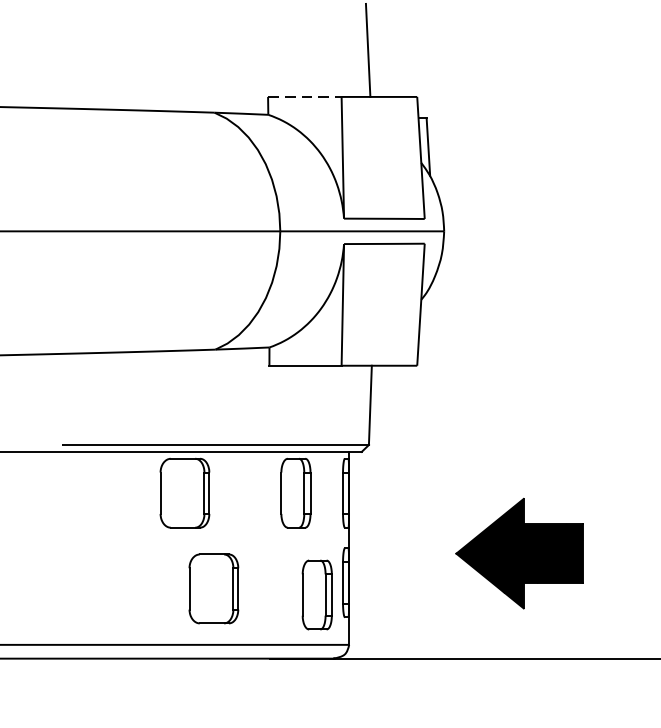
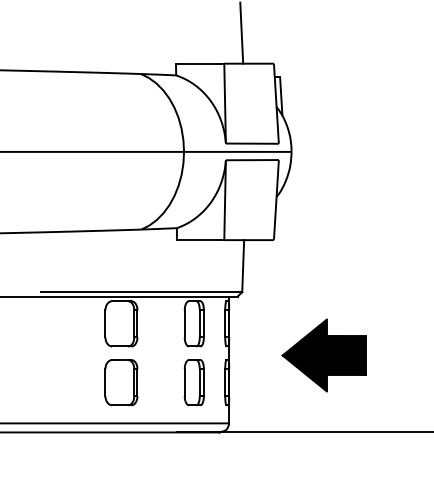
line: (305, 96) -> (200, 63), dashed -> solid
part: (518, 553) -> (323, 355), moved
part: (213, 588) -> (121, 382), moved
part: (316, 594) -> (193, 382), moved

